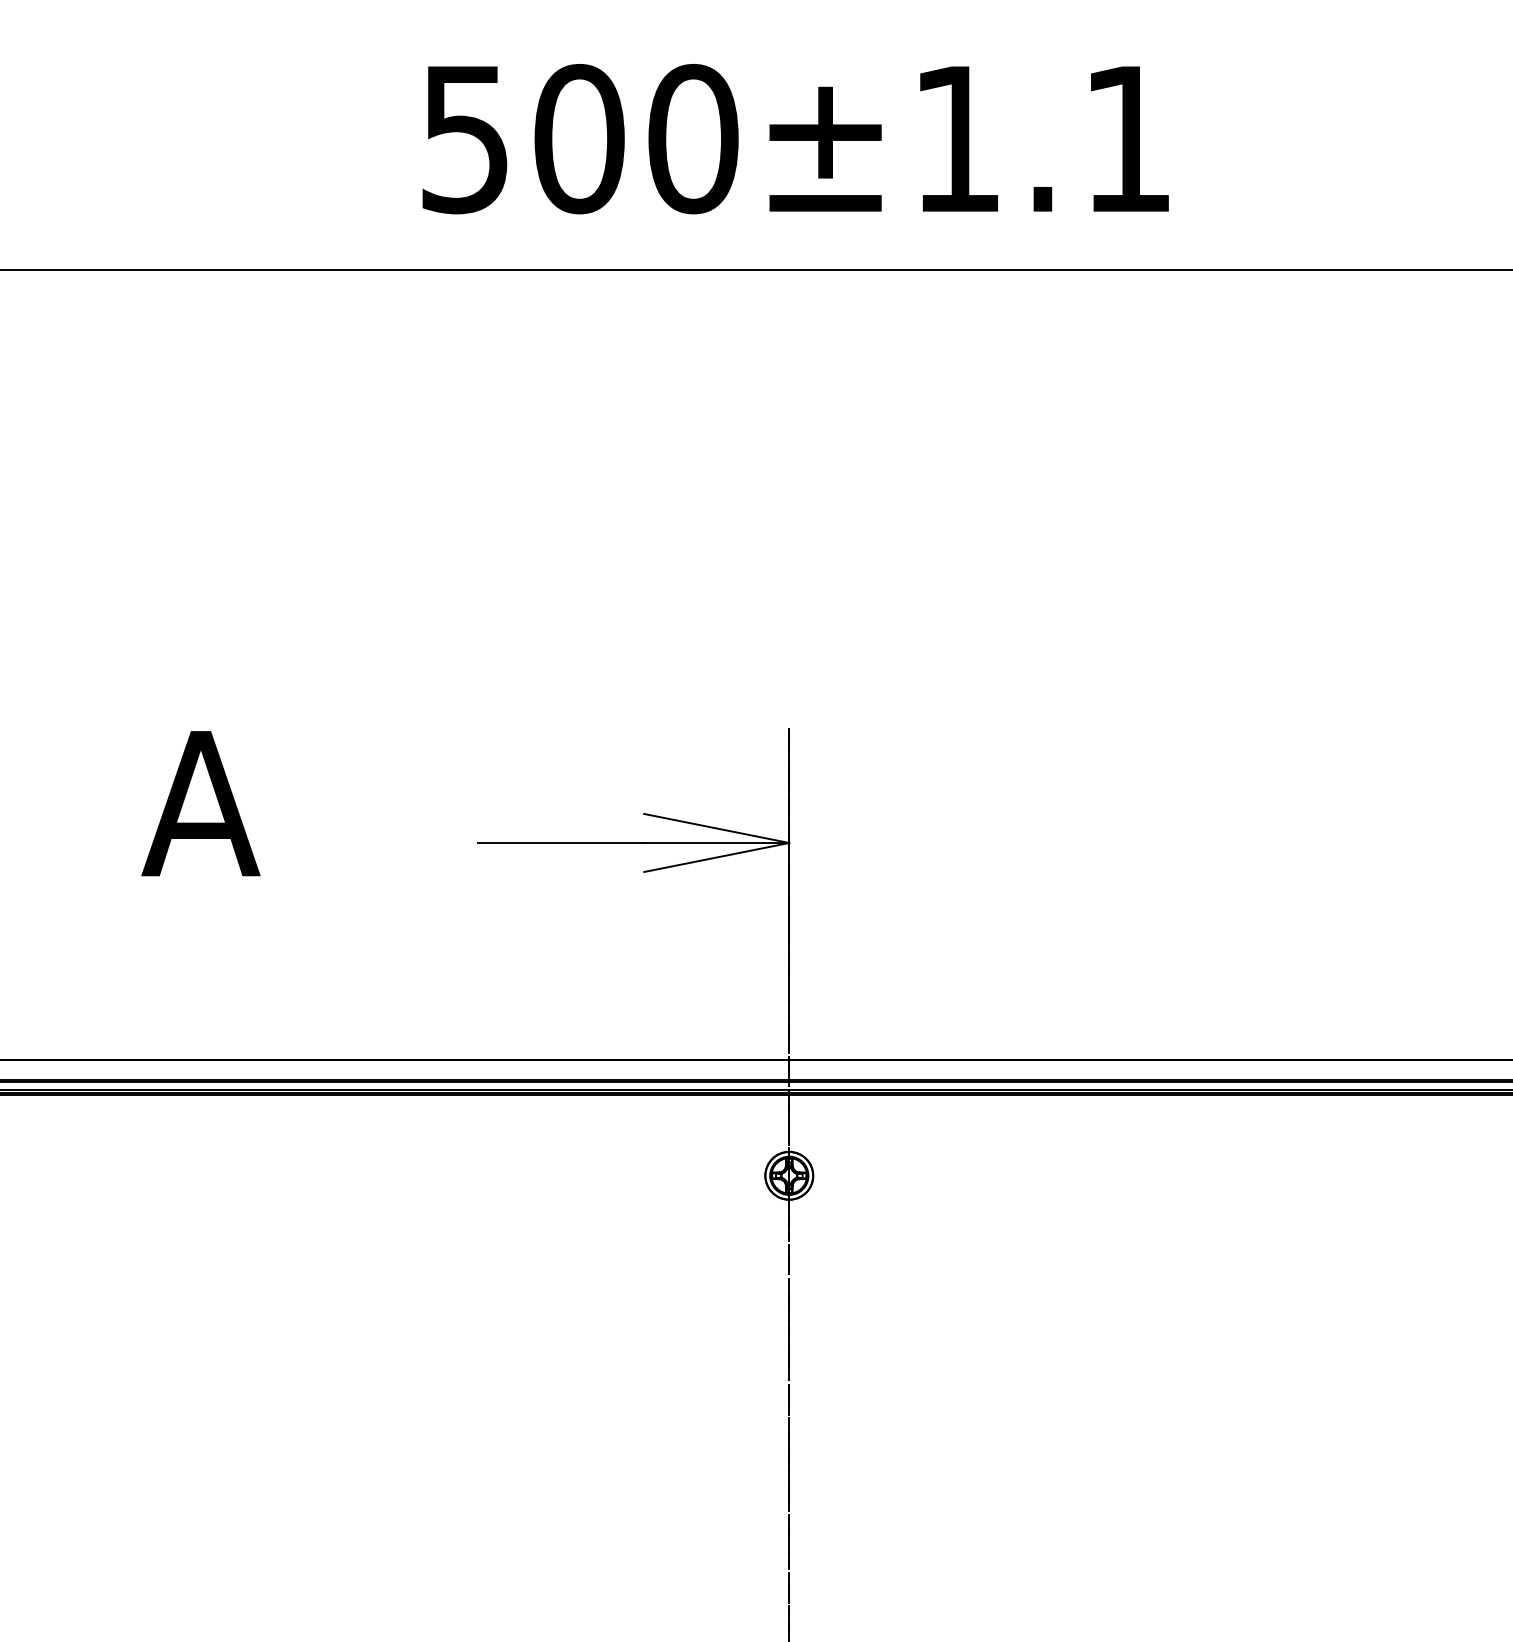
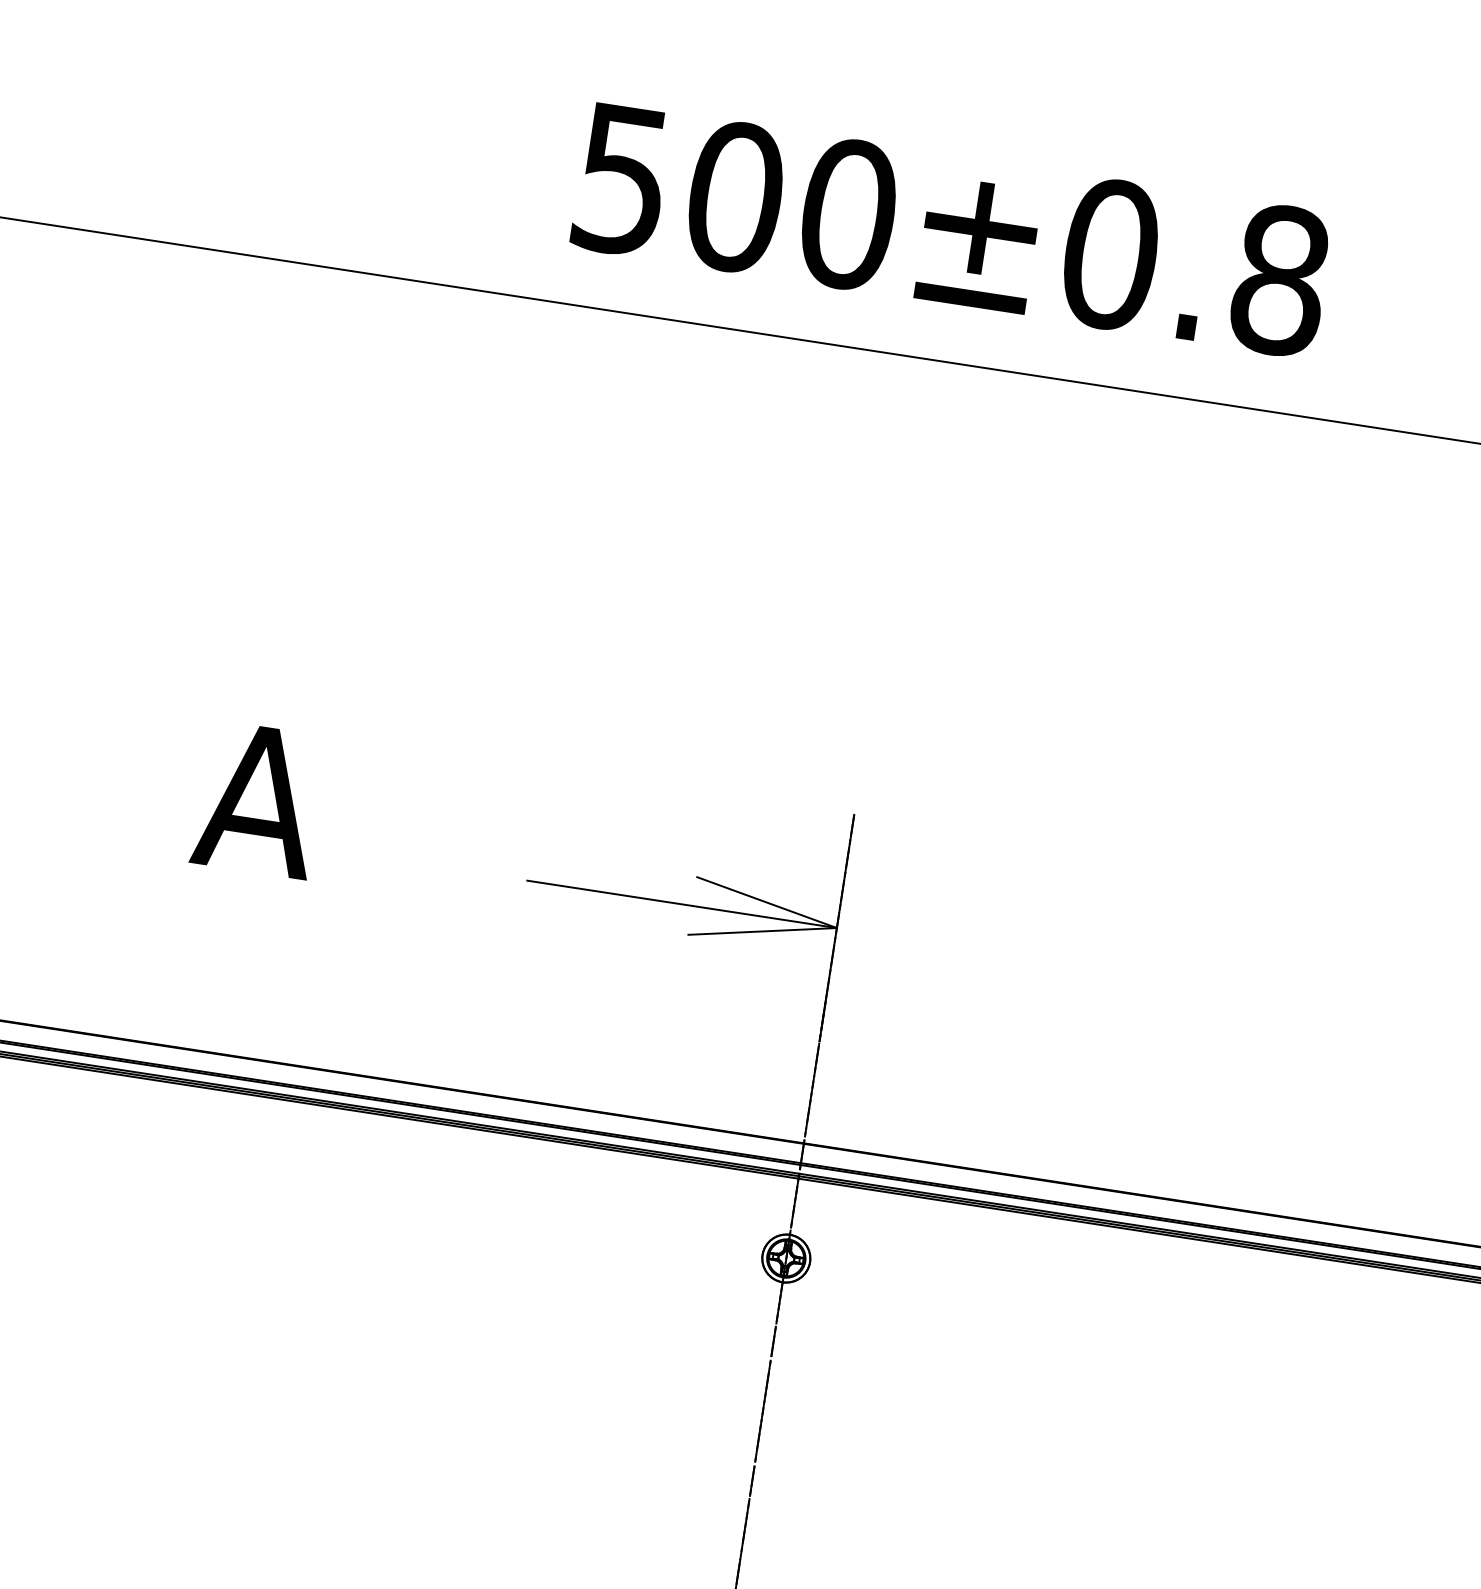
text: (1042, 138) -> (1195, 266), 500±1.1 -> 500±0.8

